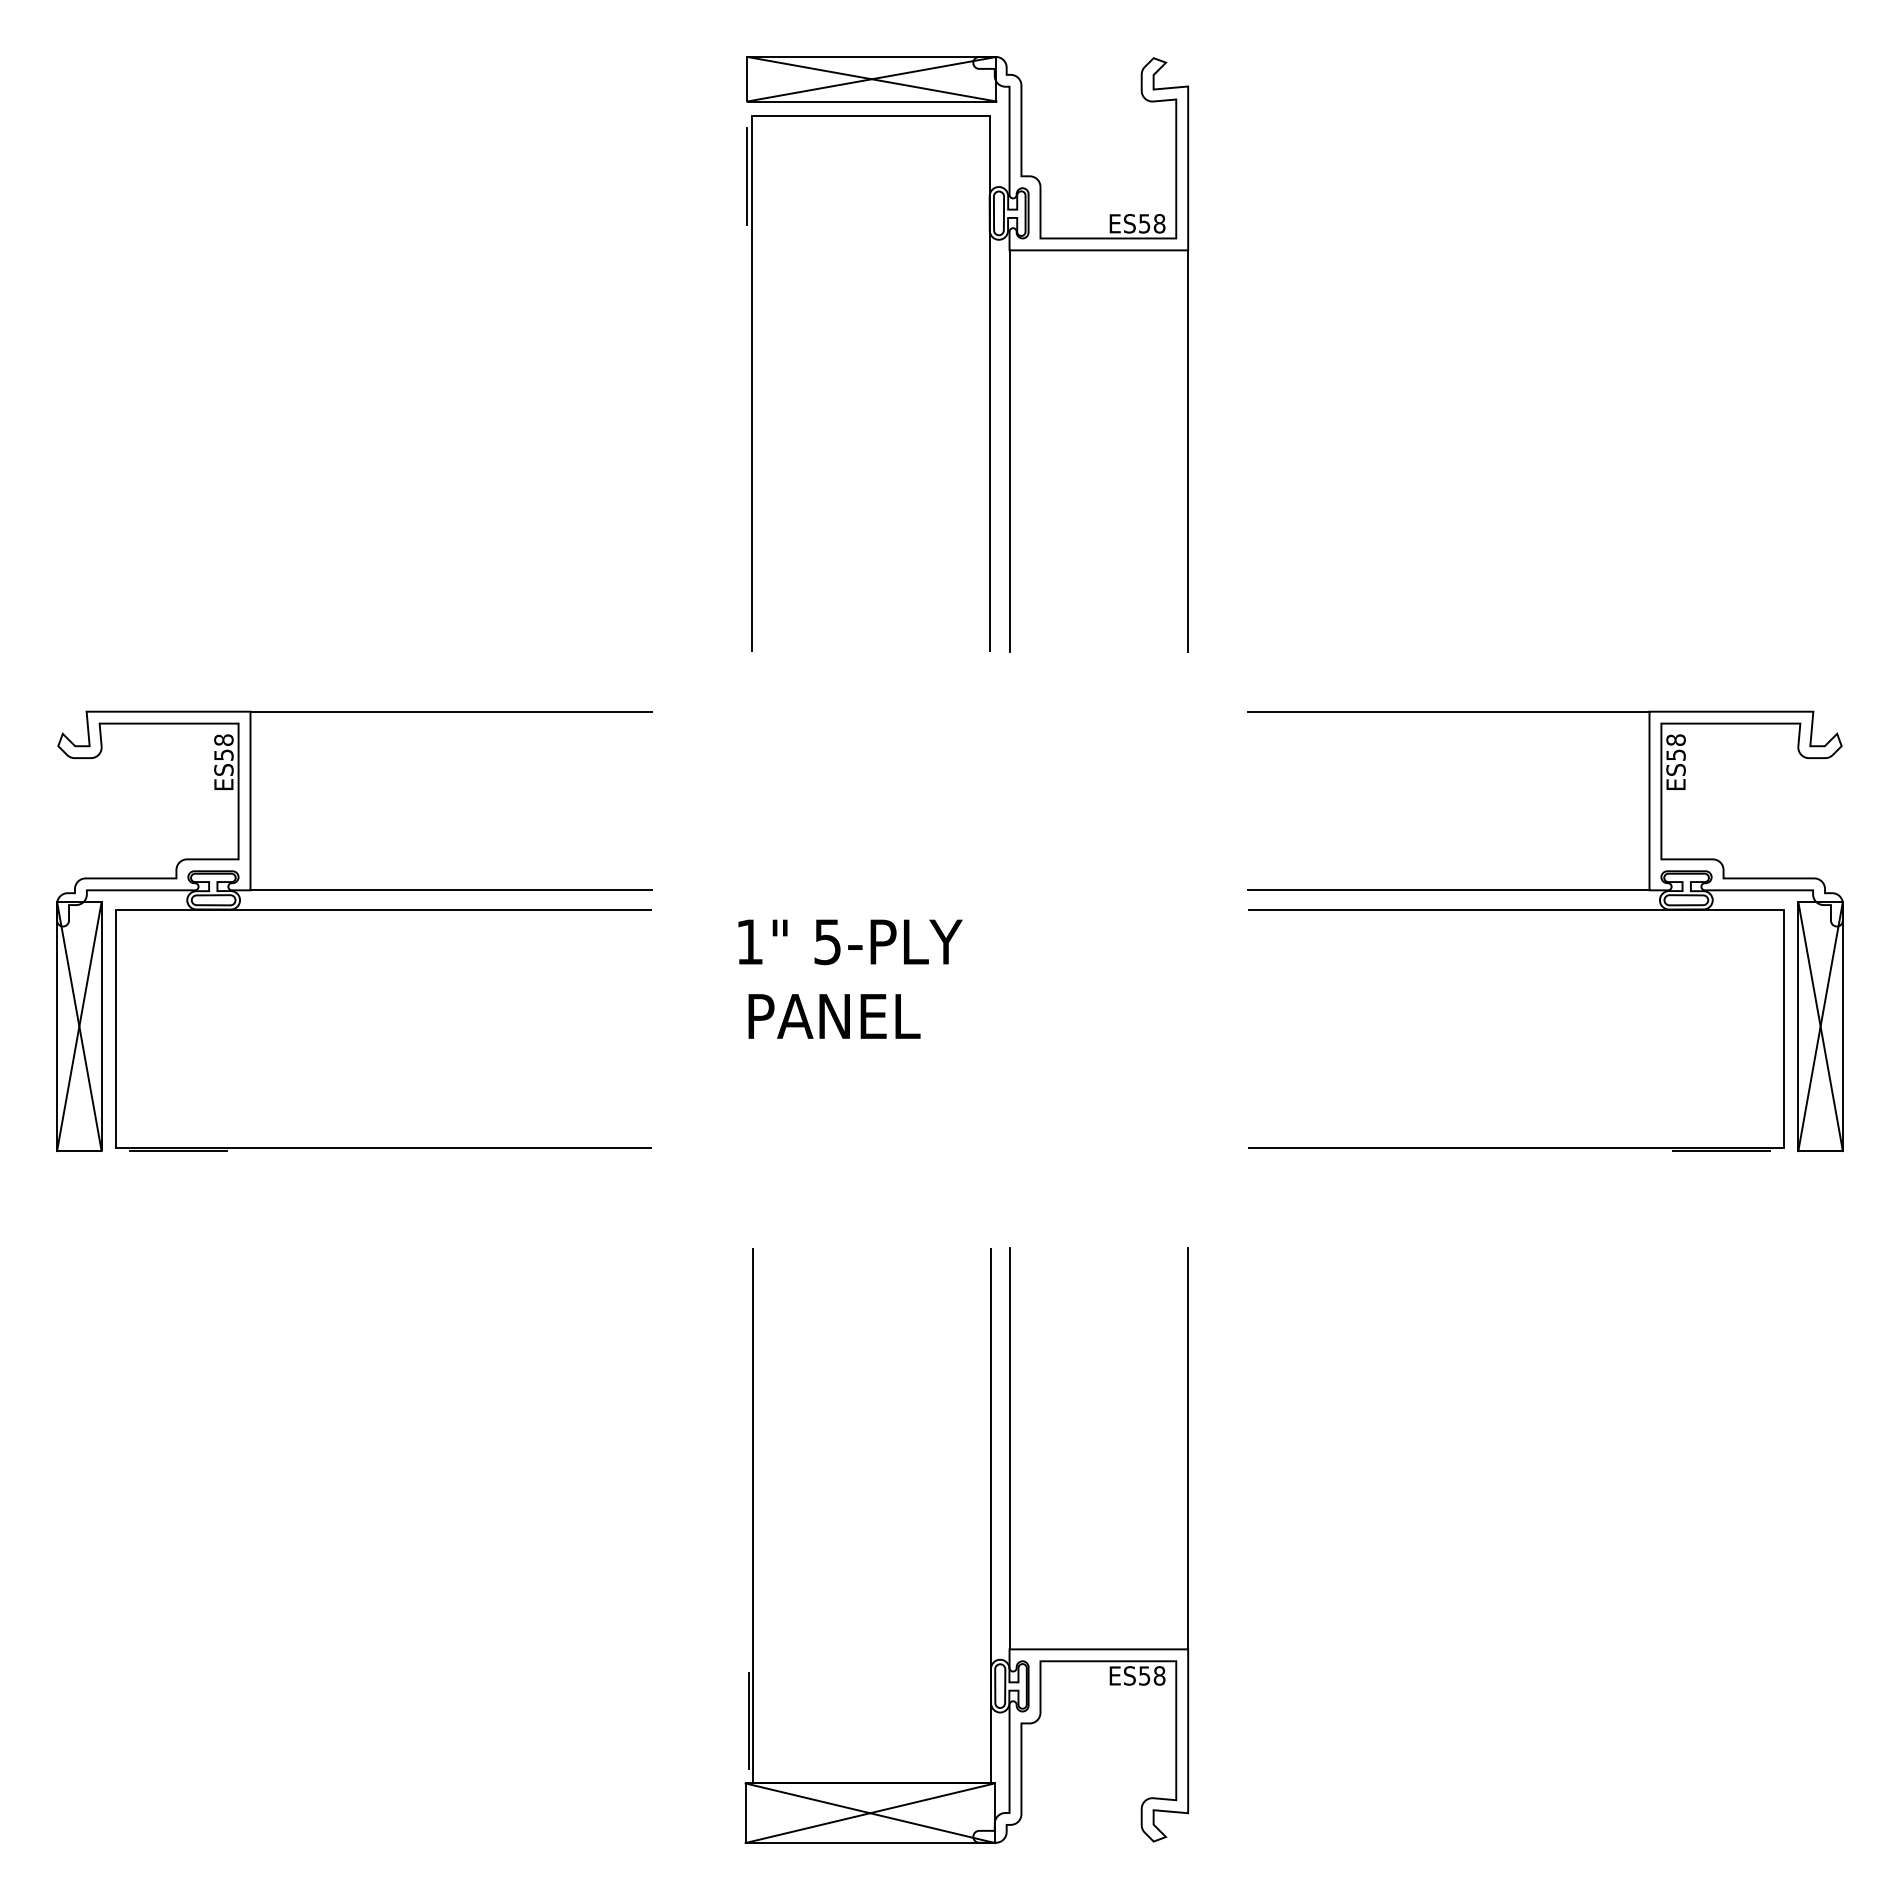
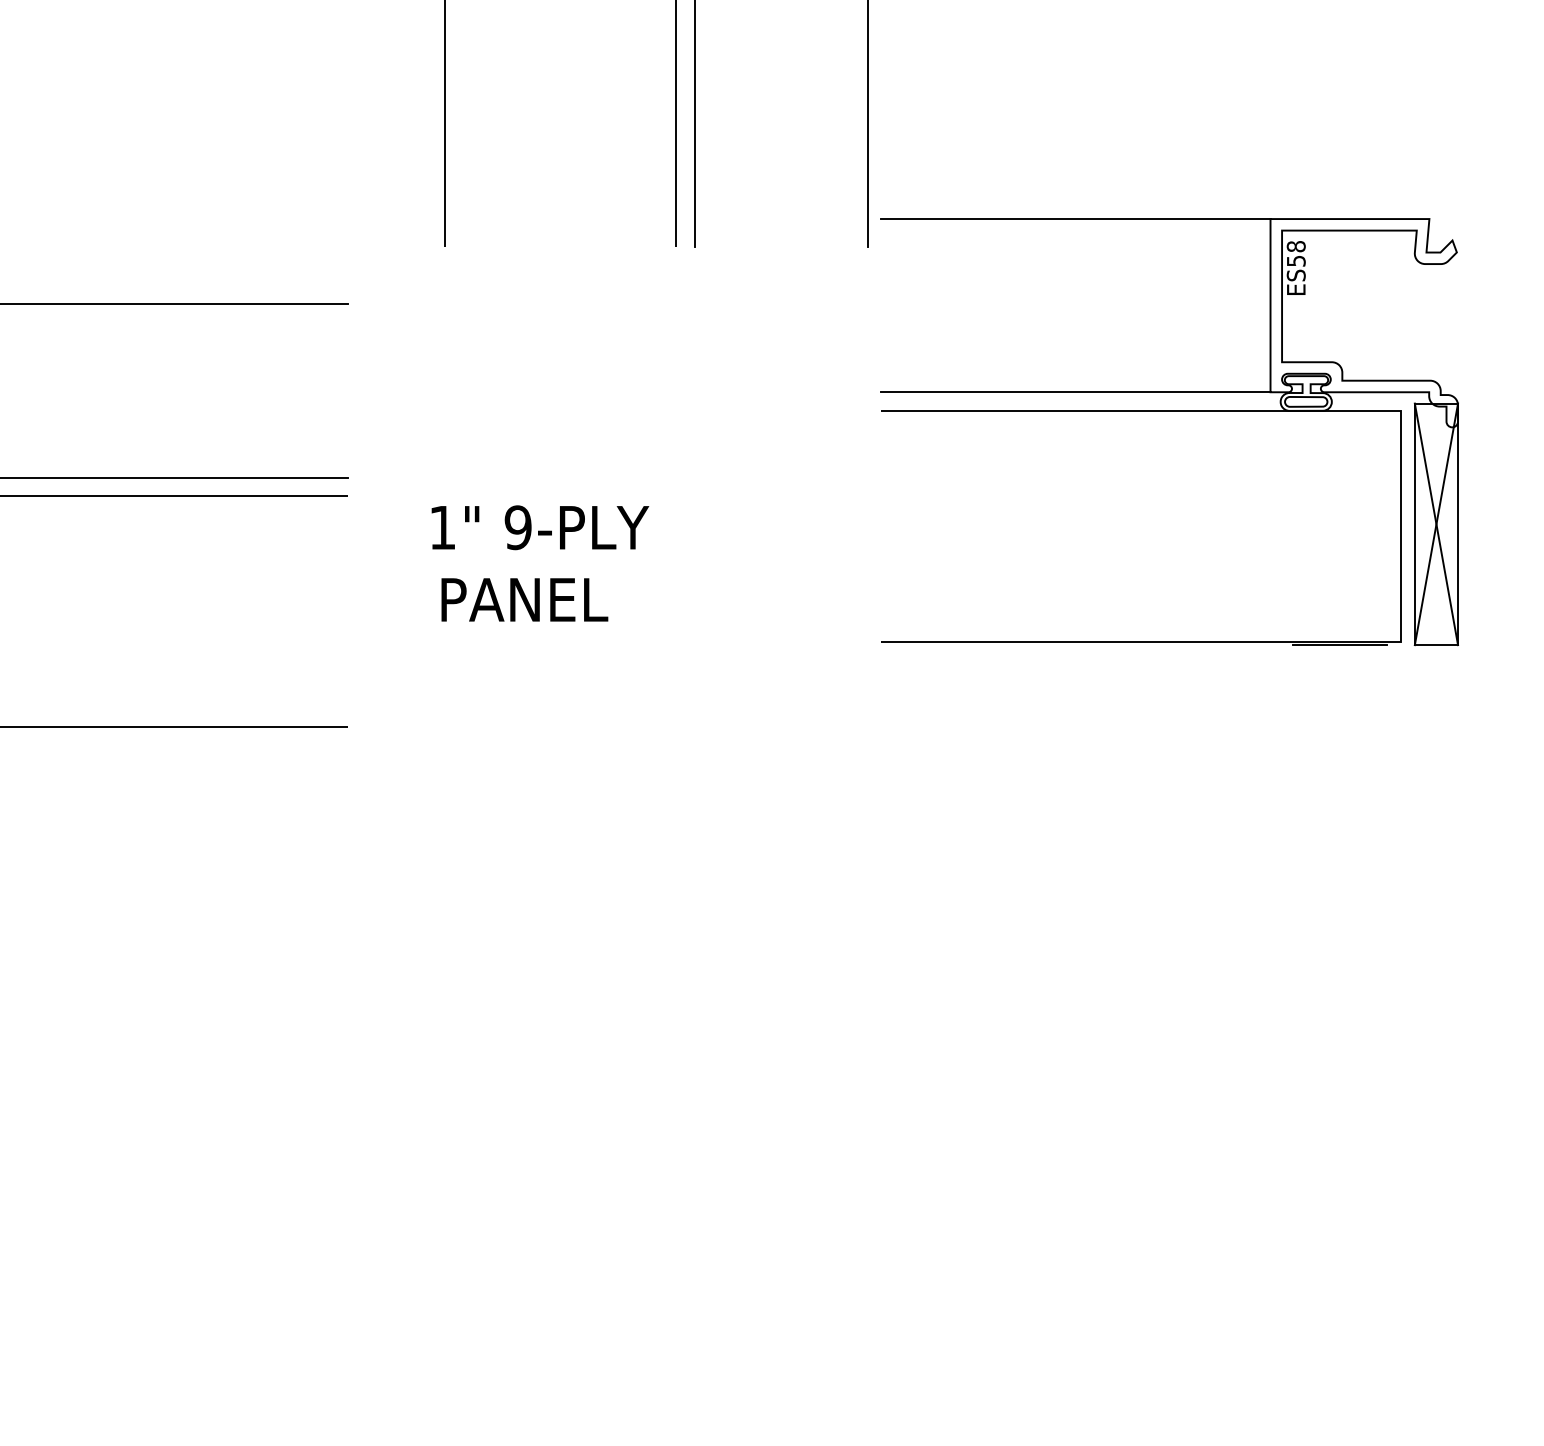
part: (1545, 910) -> (1169, 411), moved
text: (827, 941) -> (518, 527), 5-PLY -> 9-PLY
part: (990, 1545) -> (676, 1112), removed

